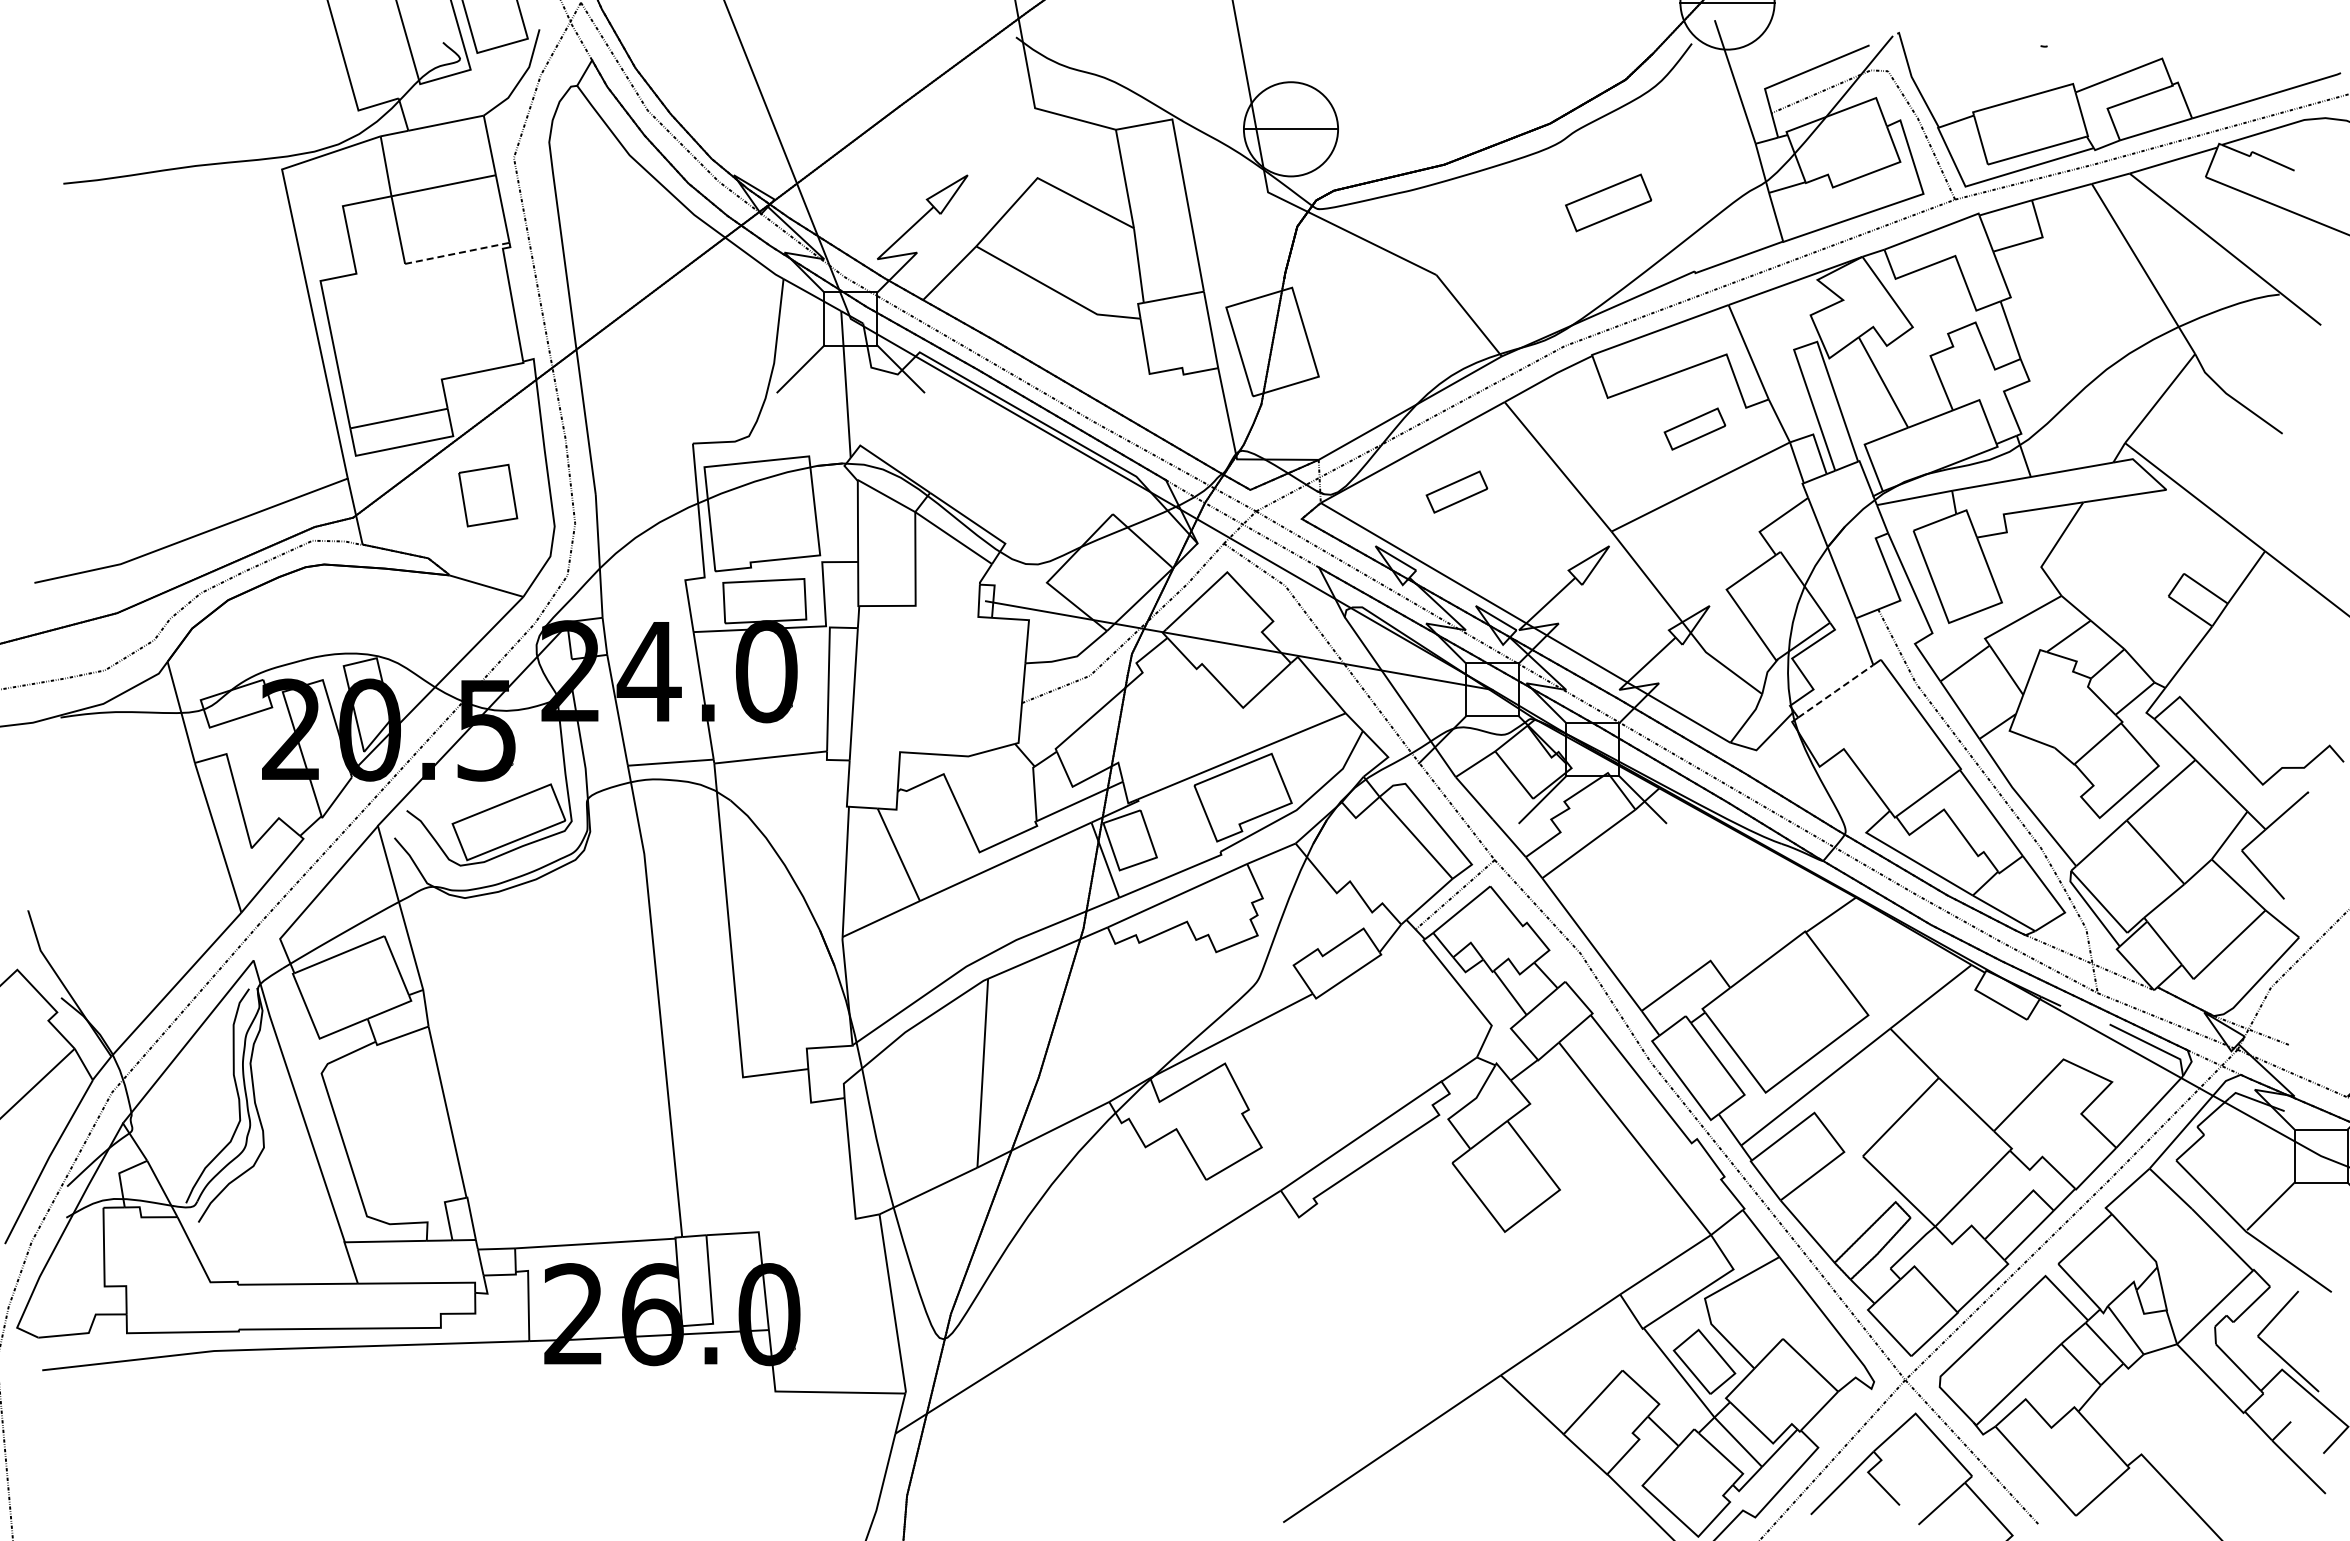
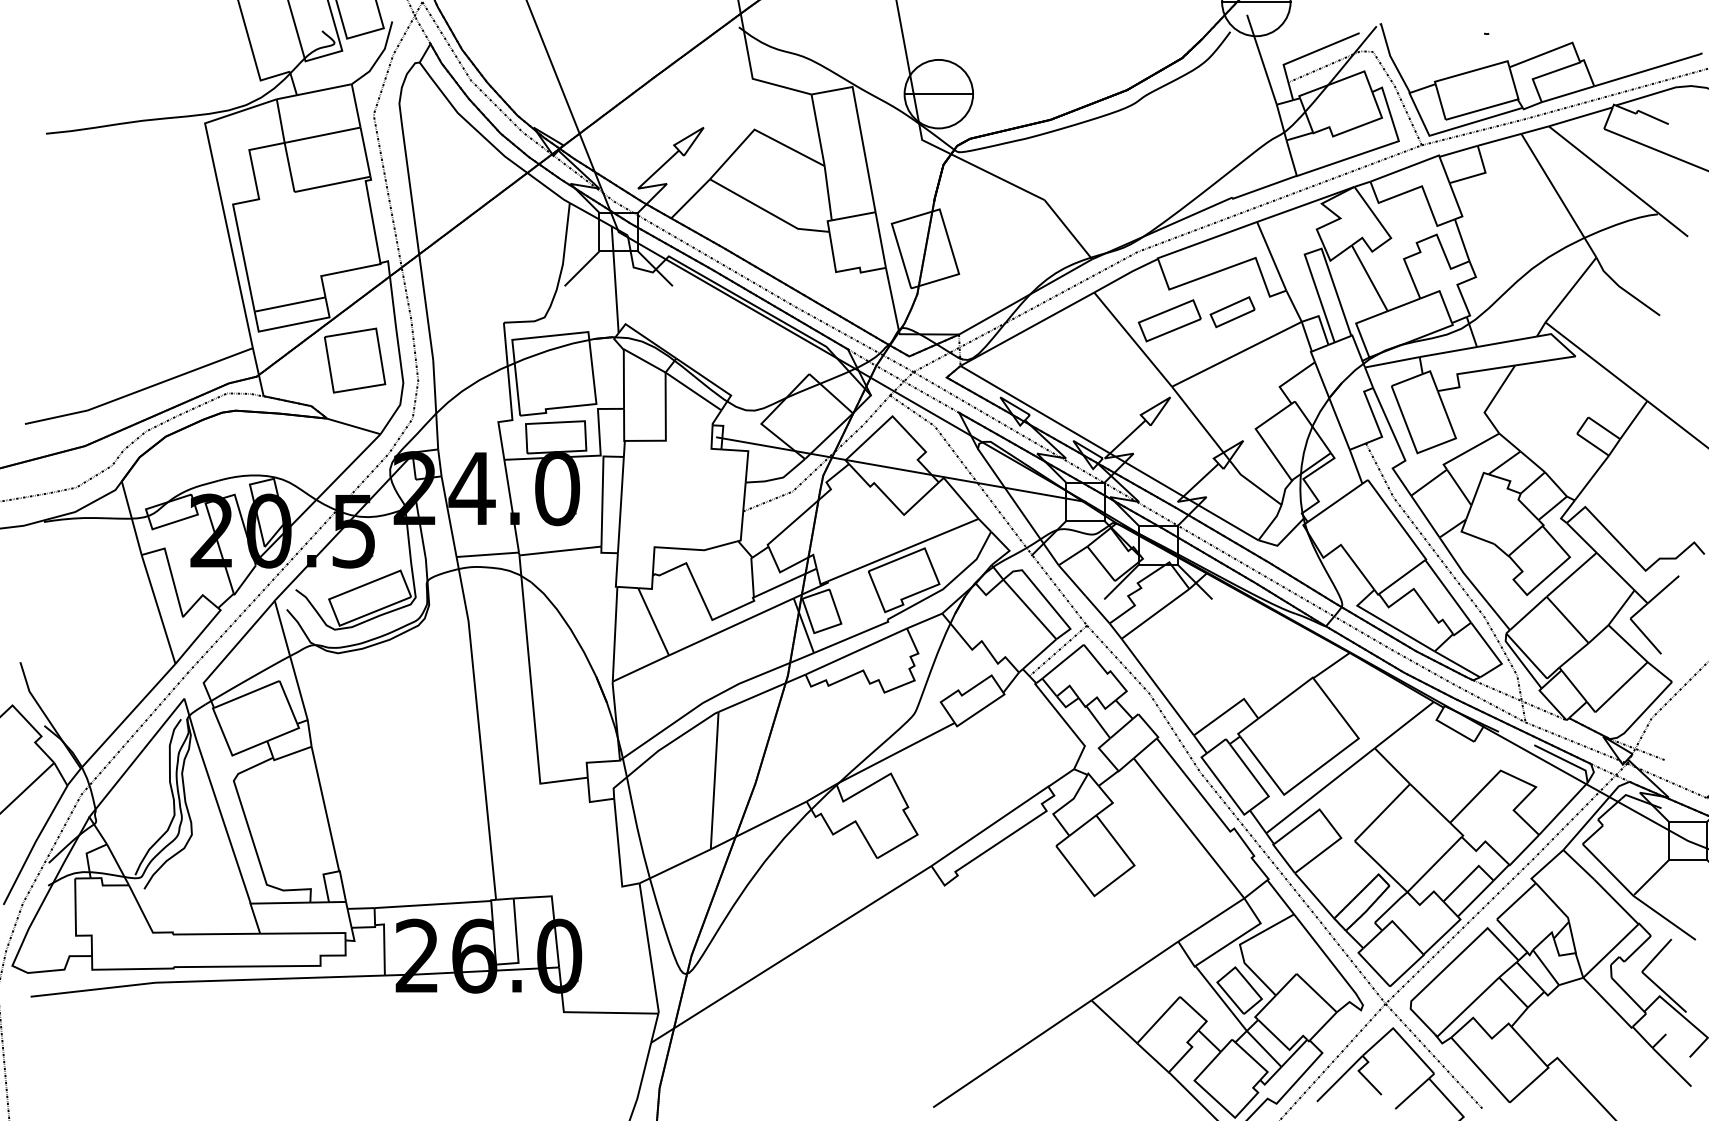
part: (1608, 202) -> (1169, 320), moved
line: (457, 253) -> (332, 184), dashed -> solid
part: (1456, 491) -> (1059, 357), removed
part: (487, 495) -> (354, 360), size x1.43
line: (1835, 691) -> (1334, 503), dashed -> solid

